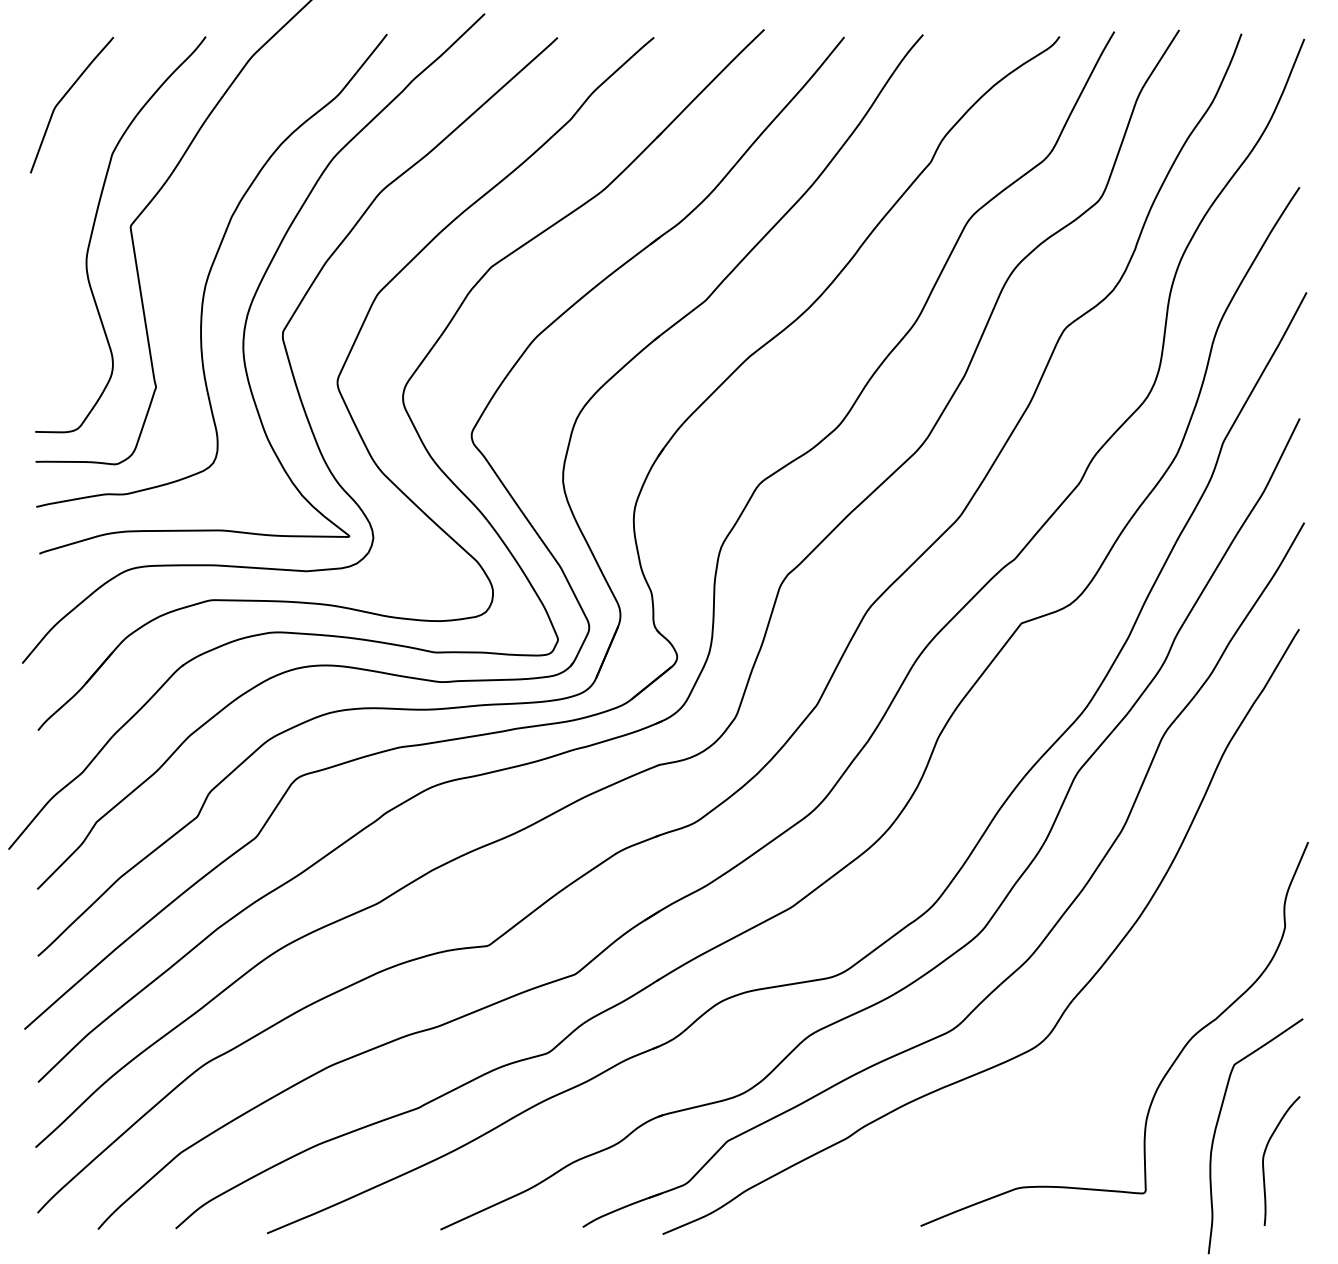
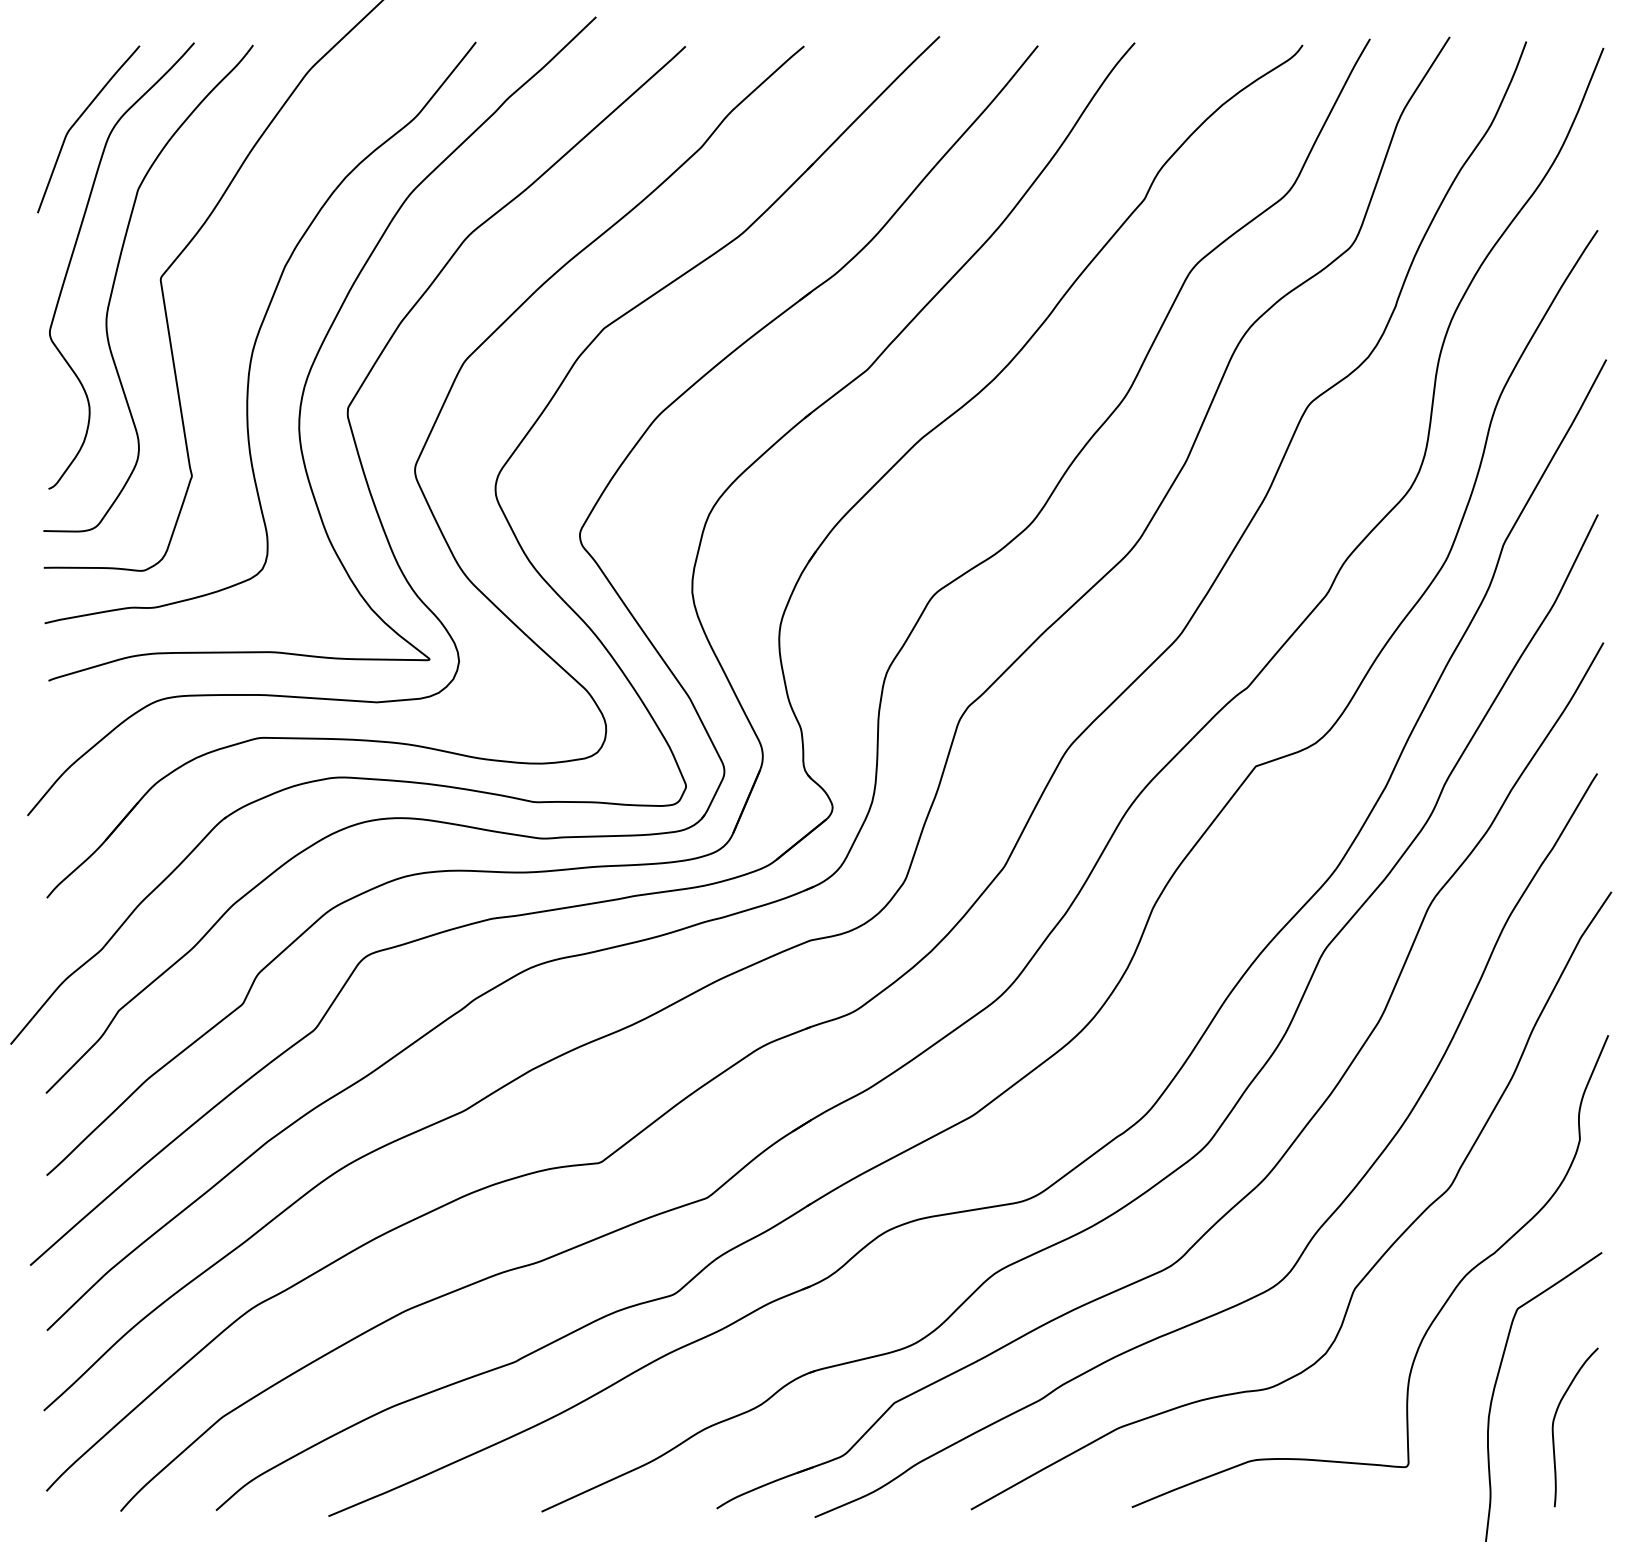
curve: (61, 202) -> (75, 249), added
curve: (1115, 1030) -> (1371, 1266), added

